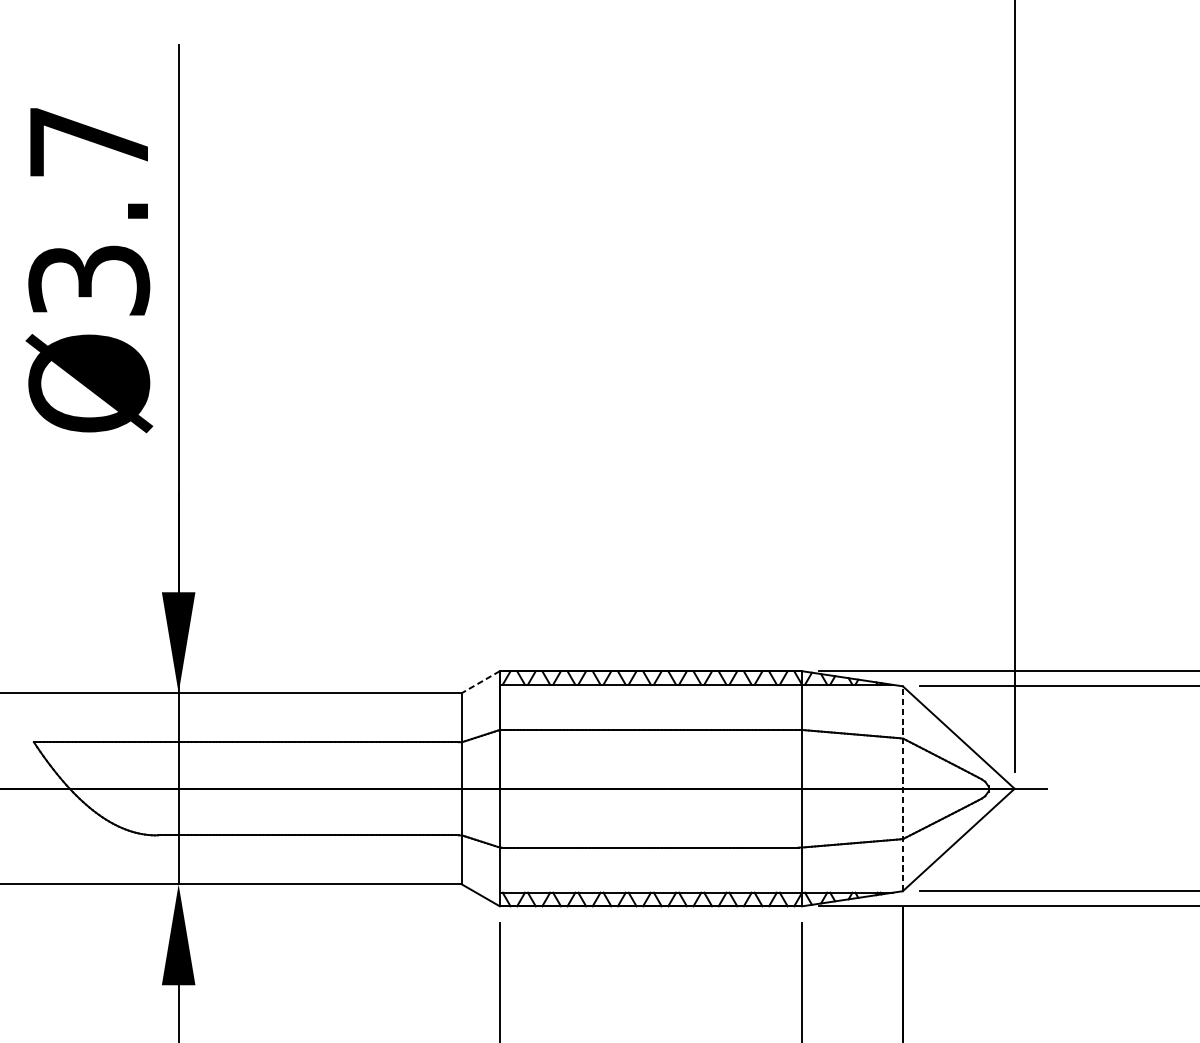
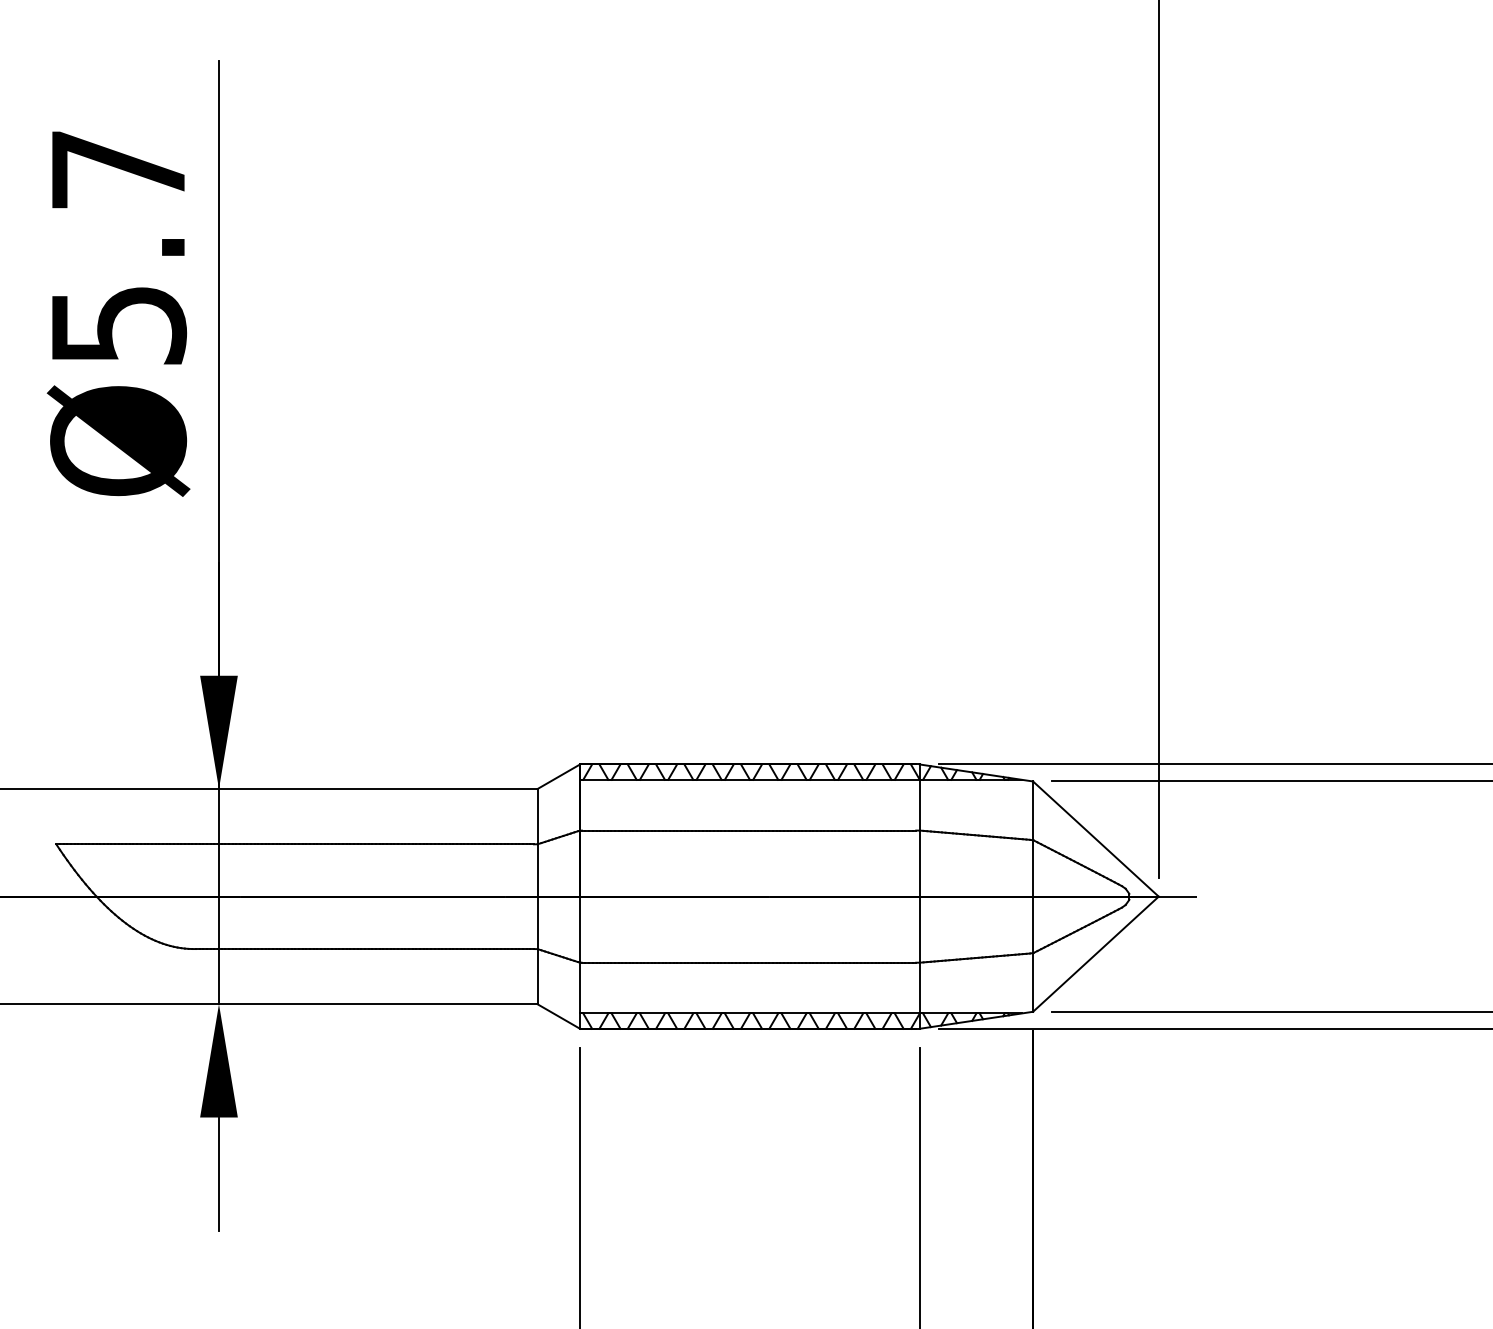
text: (89, 280) -> (118, 325), Ø3.7 -> Ø5.7
line: (480, 681) -> (558, 776), dashed -> solid
line: (903, 788) -> (1033, 896), dashed -> solid

